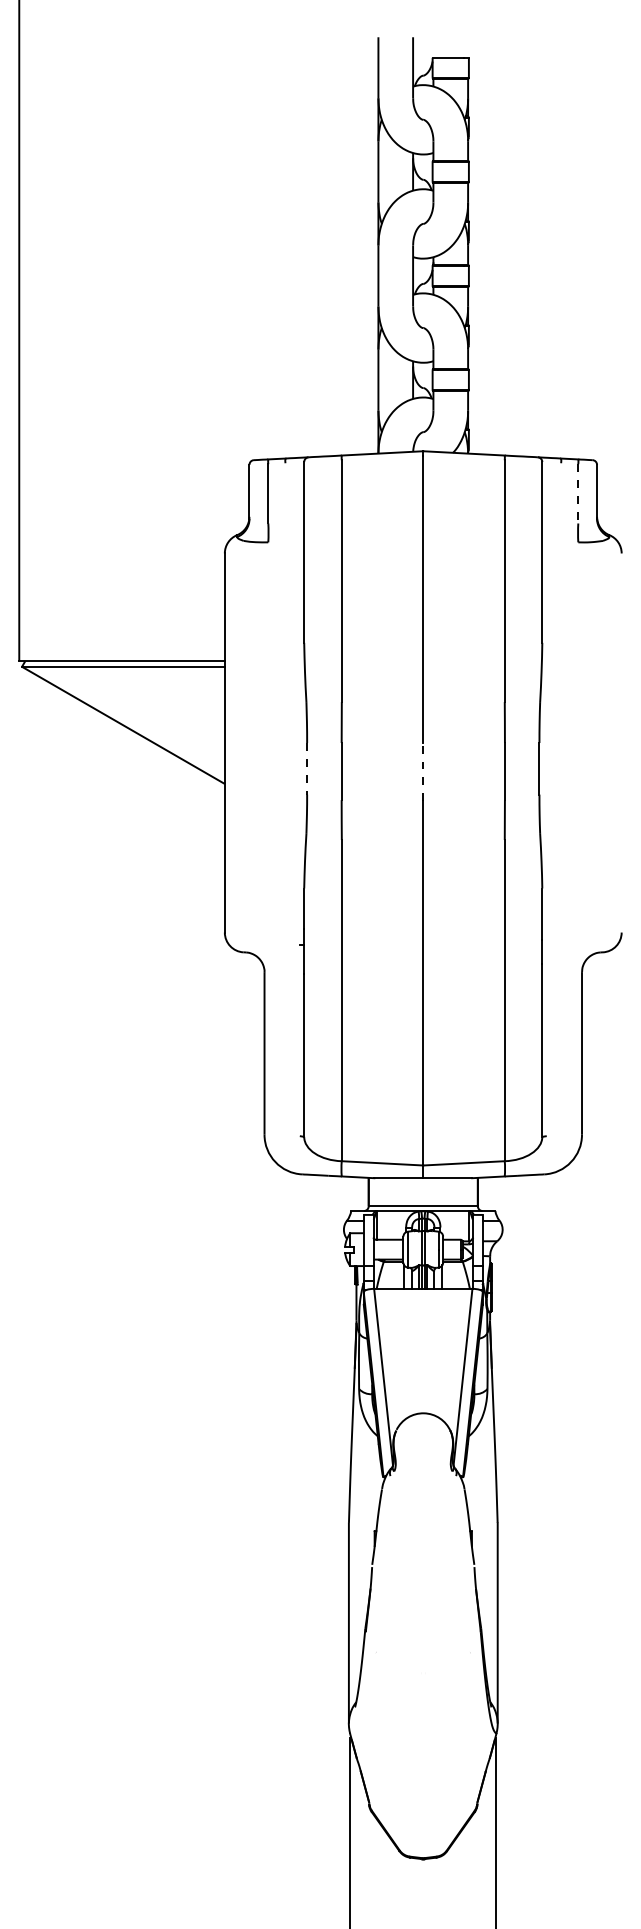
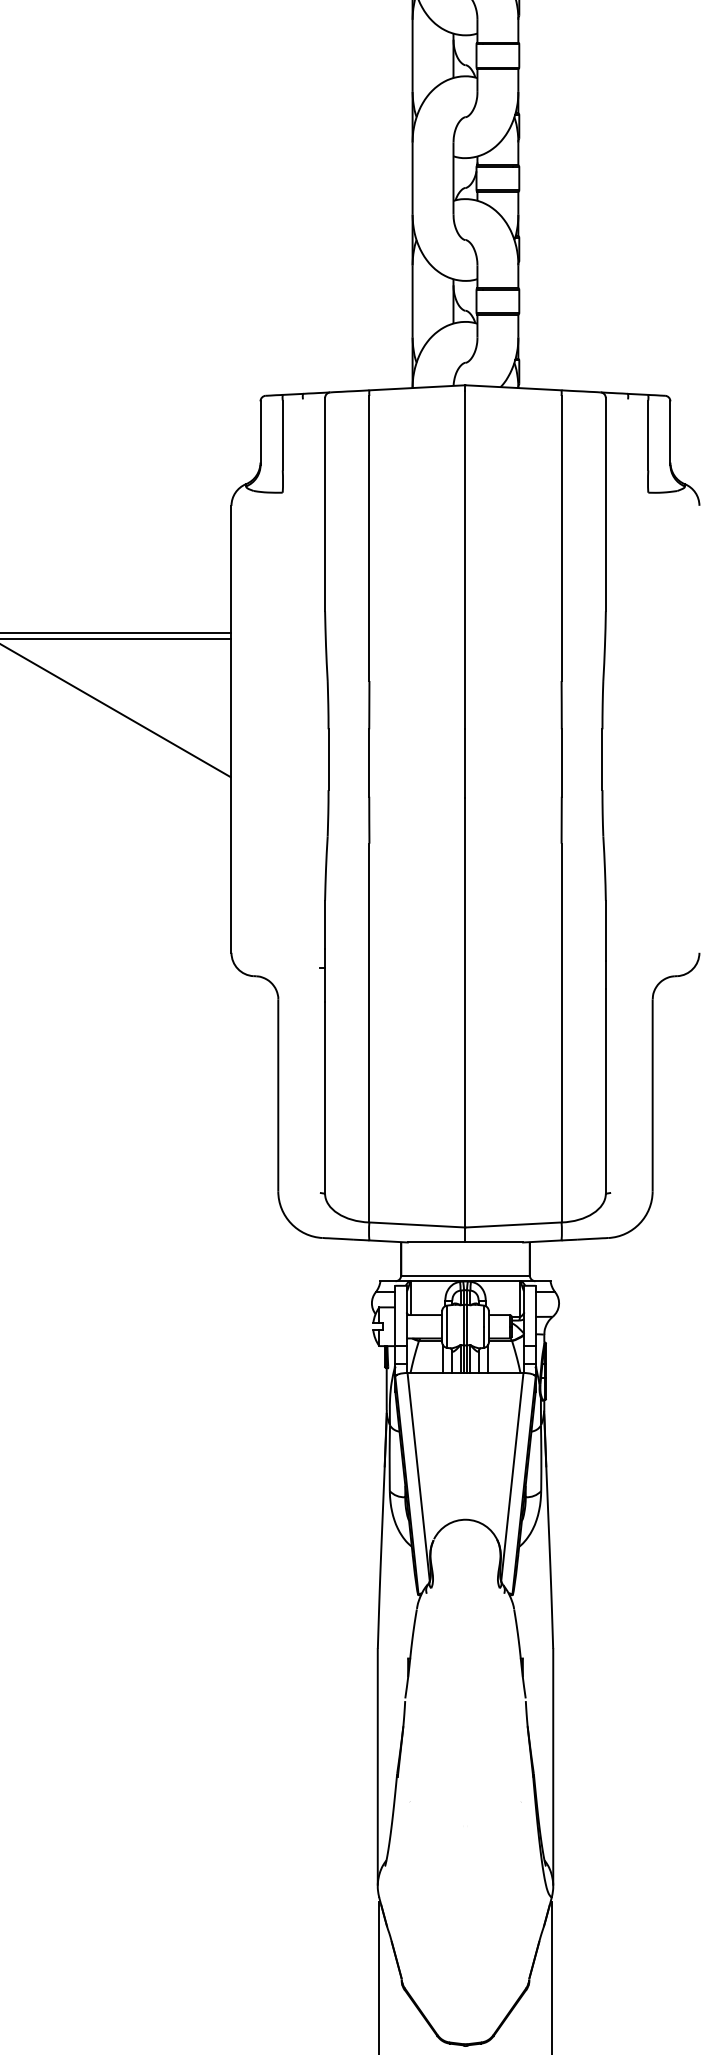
line: (578, 493) -> (648, 435), dashed -> solid
line: (307, 768) -> (328, 759), dashed -> solid
line: (423, 771) -> (465, 762), dashed -> solid

